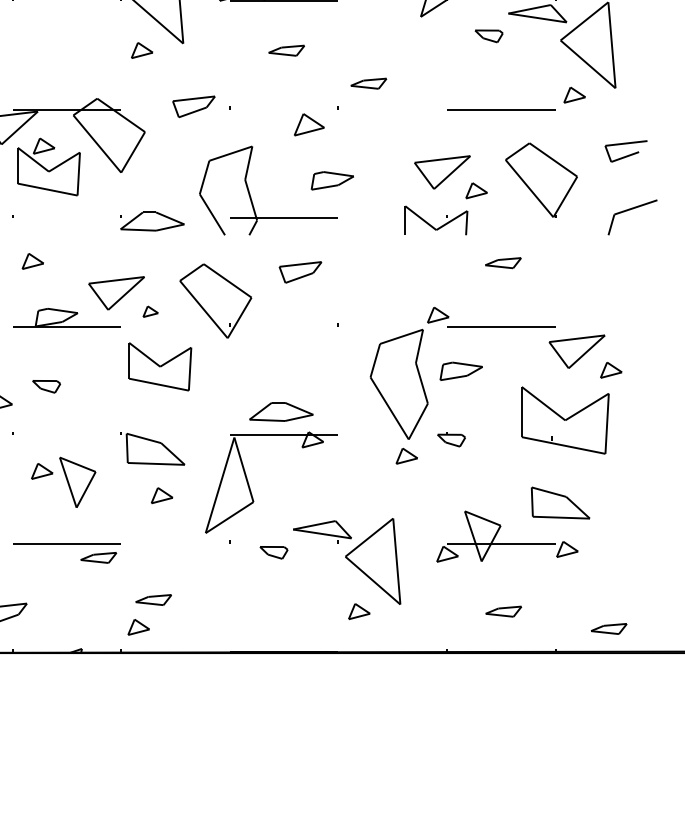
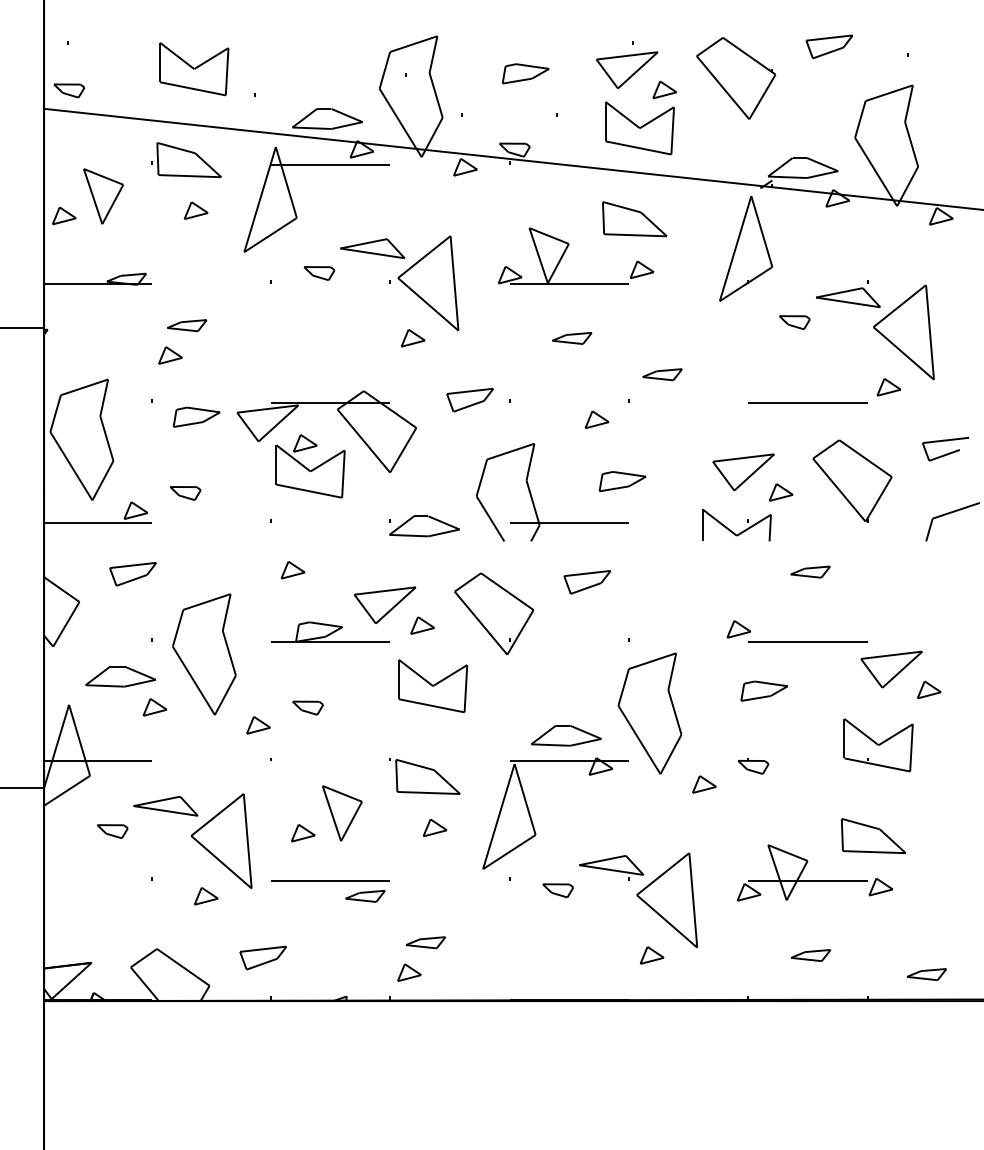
part: (308, 124) -> (596, 419), size x0.71
part: (150, 311) -> (422, 625), size x1.43
part: (398, 384) -> (649, 713), moved
part: (565, 420) -> (878, 745), size x0.71
part: (42, 471) -> (303, 833), moved

